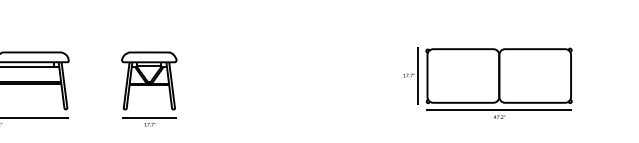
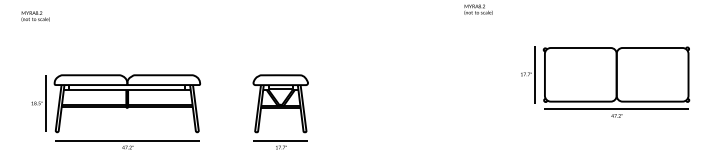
part: (488, 82) -> (605, 81), moved

